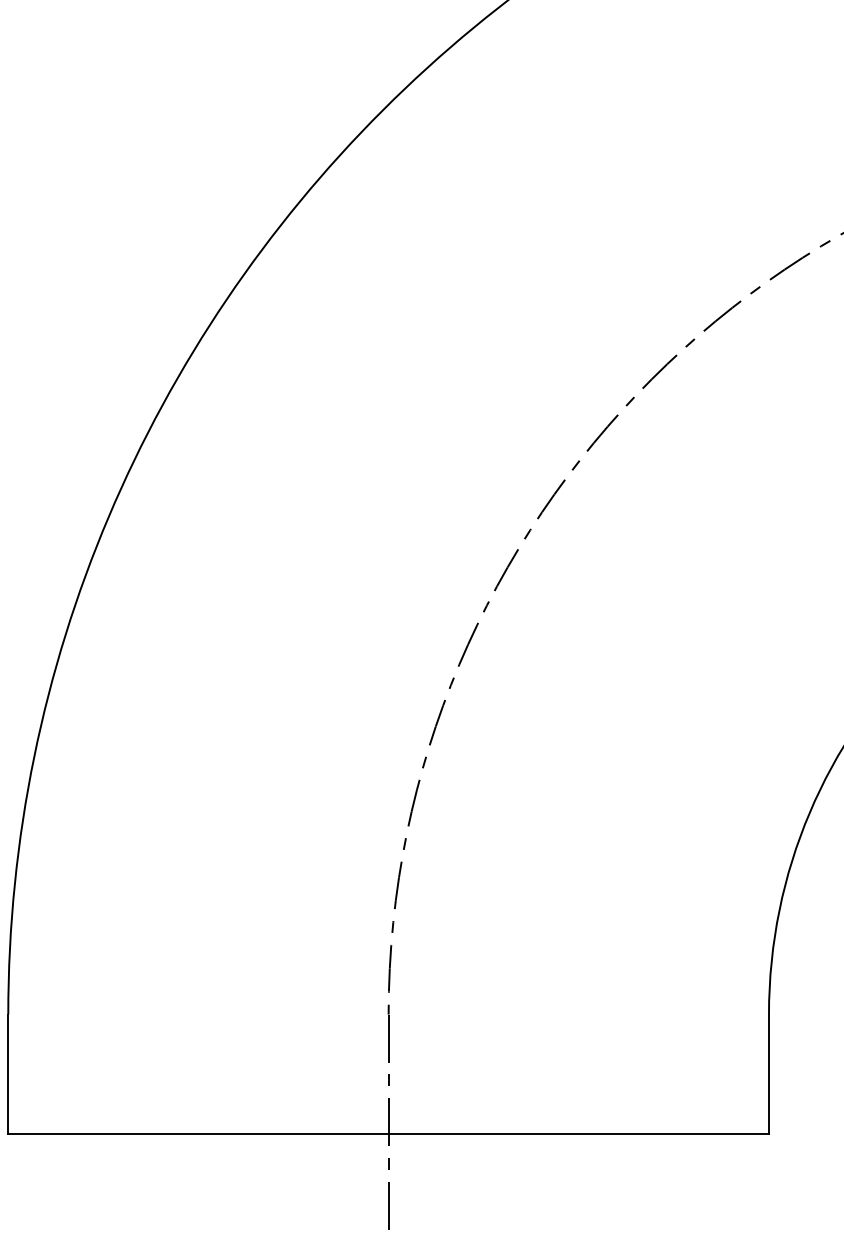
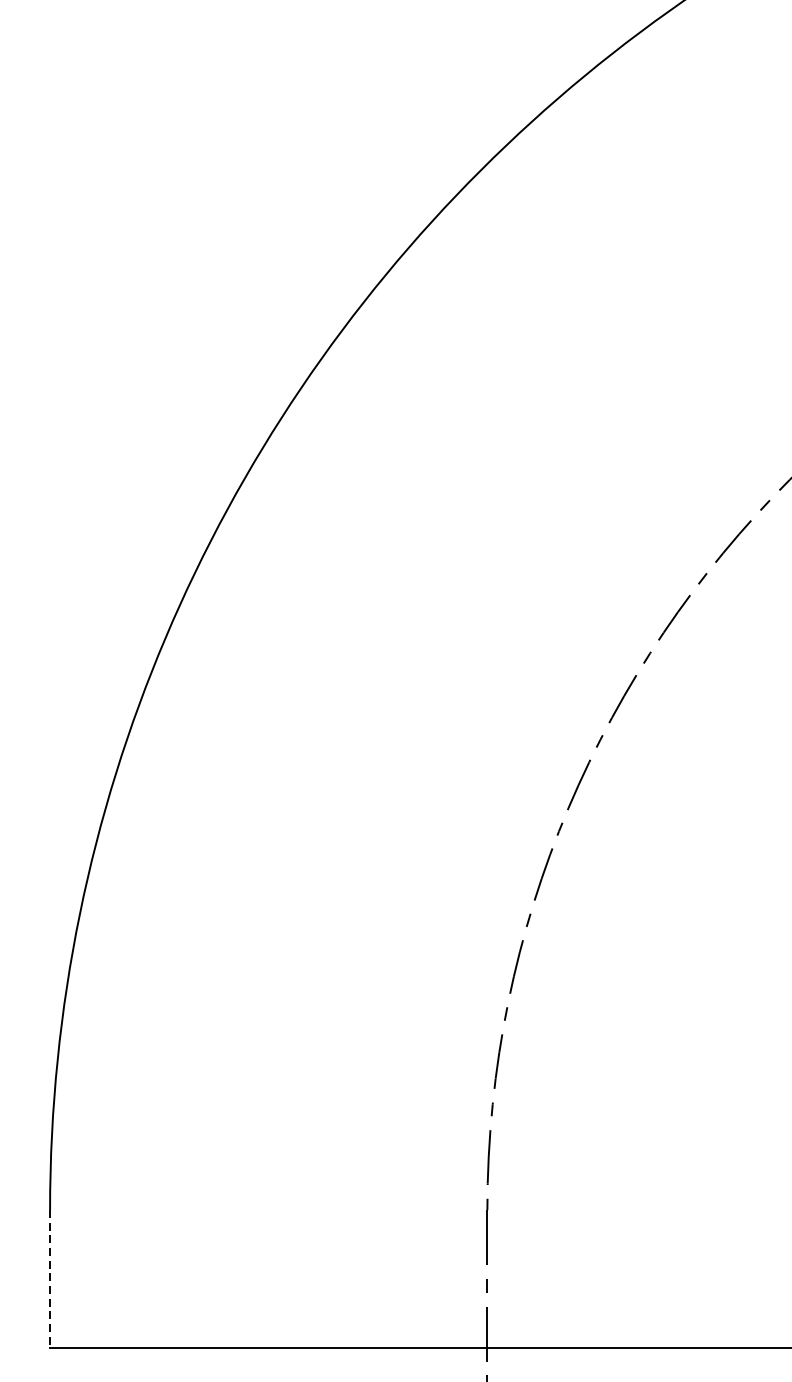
line: (8, 1074) -> (50, 1279), solid -> dashed

